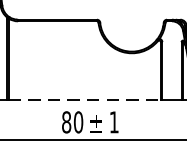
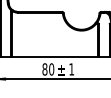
line: (85, 99) -> (55, 56), dashed -> solid

